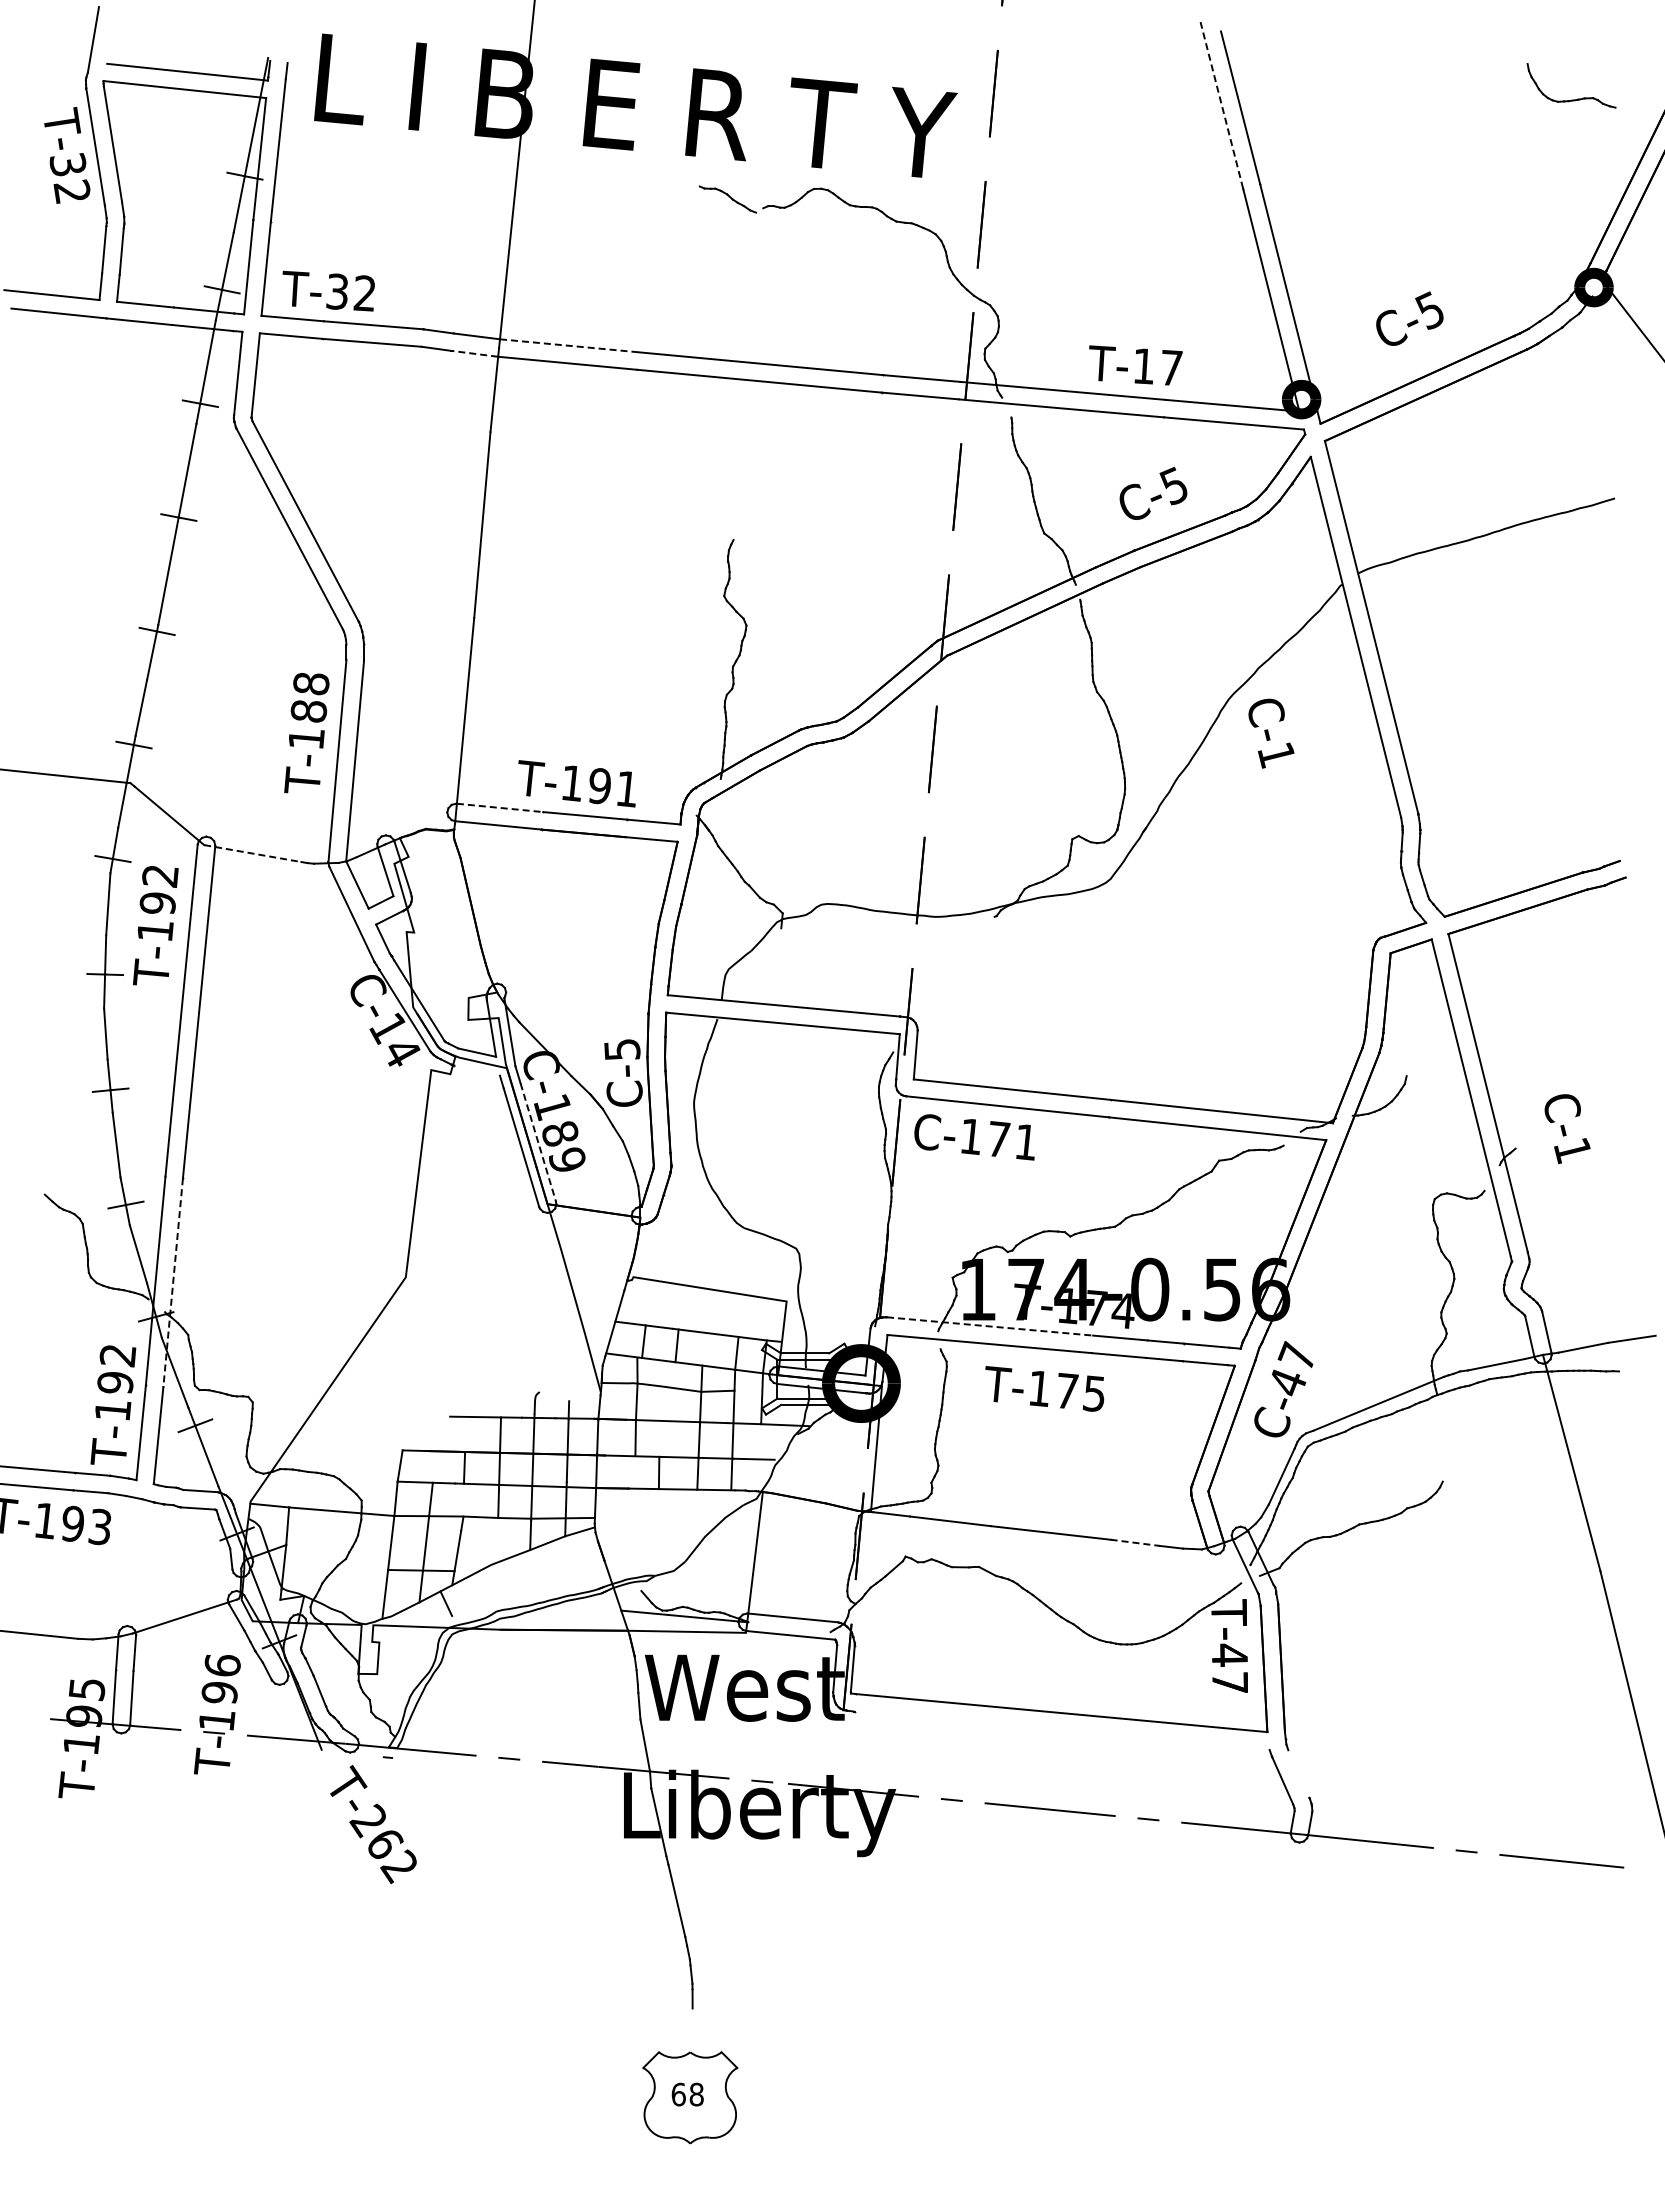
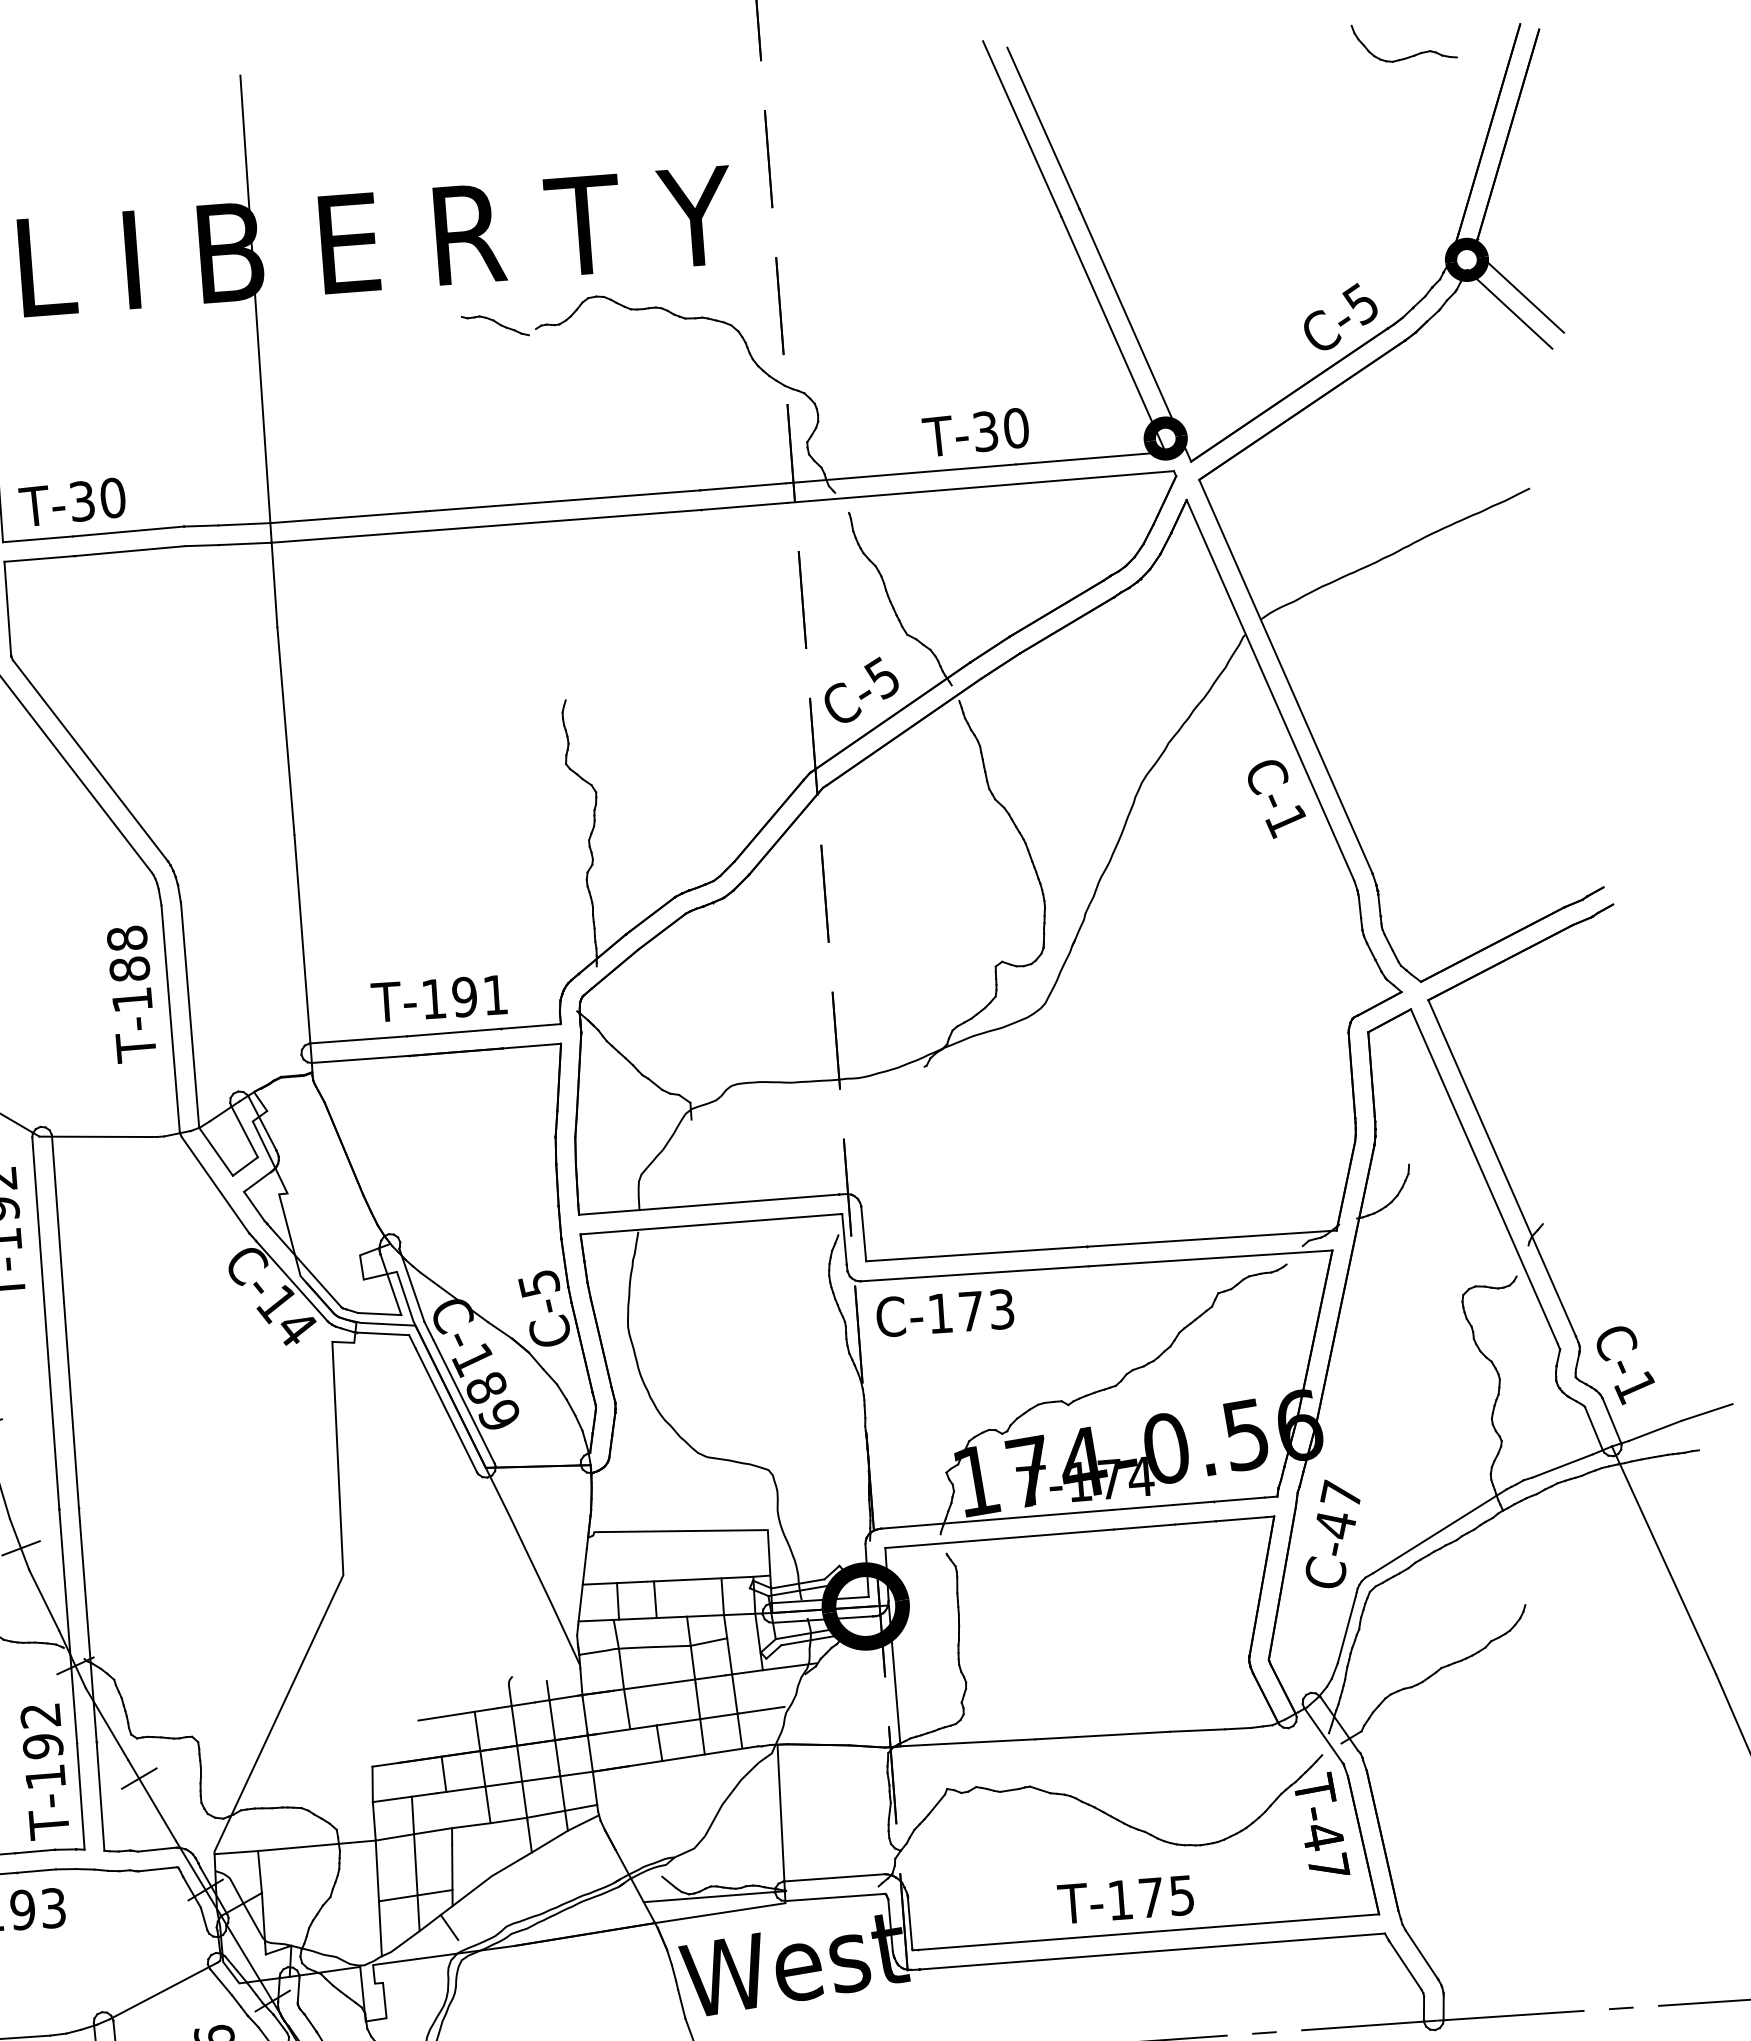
line: (1221, 105) -> (1021, 129), dashed -> solid
text: (364, 293) -> (112, 498), T-32 -> T-30
text: (1409, 318) -> (1339, 316), moved
line: (1623, 337) -> (1508, 309), added
line: (569, 345) -> (348, 516), dashed -> solid
line: (474, 353) -> (244, 543), dashed -> solid
text: (1157, 367) -> (1000, 430), T-17 -> T-30
text: (1153, 492) -> (861, 689), moved
text: (1271, 733) -> (1277, 798), moved
line: (500, 807) -> (359, 1039), dashed -> solid
line: (253, 853) -> (95, 1136), dashed -> solid
line: (476, 1070) -> (382, 1333), added
text: (1567, 1129) -> (1625, 1365), moved
line: (538, 1142) -> (464, 1401), dashed -> solid
text: (1025, 1142) -> (1001, 1309), C-171 -> C-173
line: (173, 1282) -> (88, 1624), dashed -> solid
line: (990, 1326) -> (997, 1519), dashed -> solid
text: (1044, 1388) -> (1125, 1899), moved
line: (1135, 1542) -> (1197, 1730), dashed -> solid
line: (1061, 1730) -> (1151, 1951), added
line: (1298, 1773) -> (1421, 1954), added

